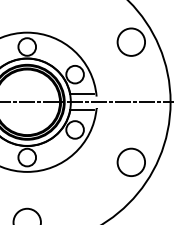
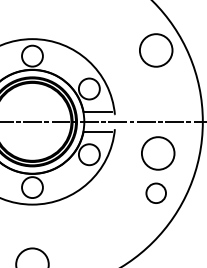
circle: (133, 128) -> (158, 153), added
circle: (130, 162) -> (155, 193), size x0.6

